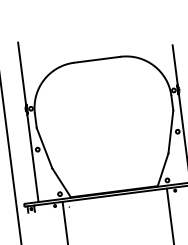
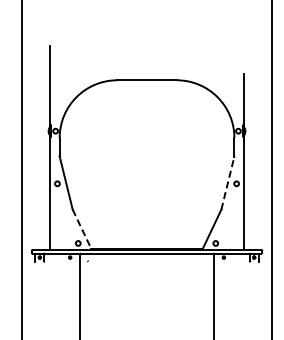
line: (171, 131) -> (228, 182), solid -> dashed
line: (61, 182) -> (82, 229), solid -> dashed

